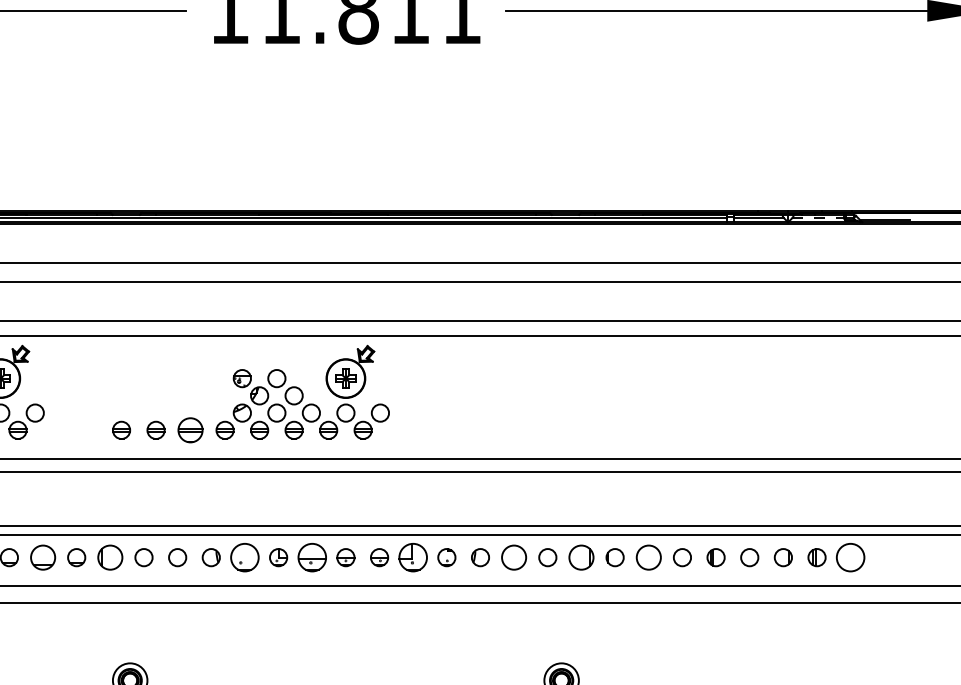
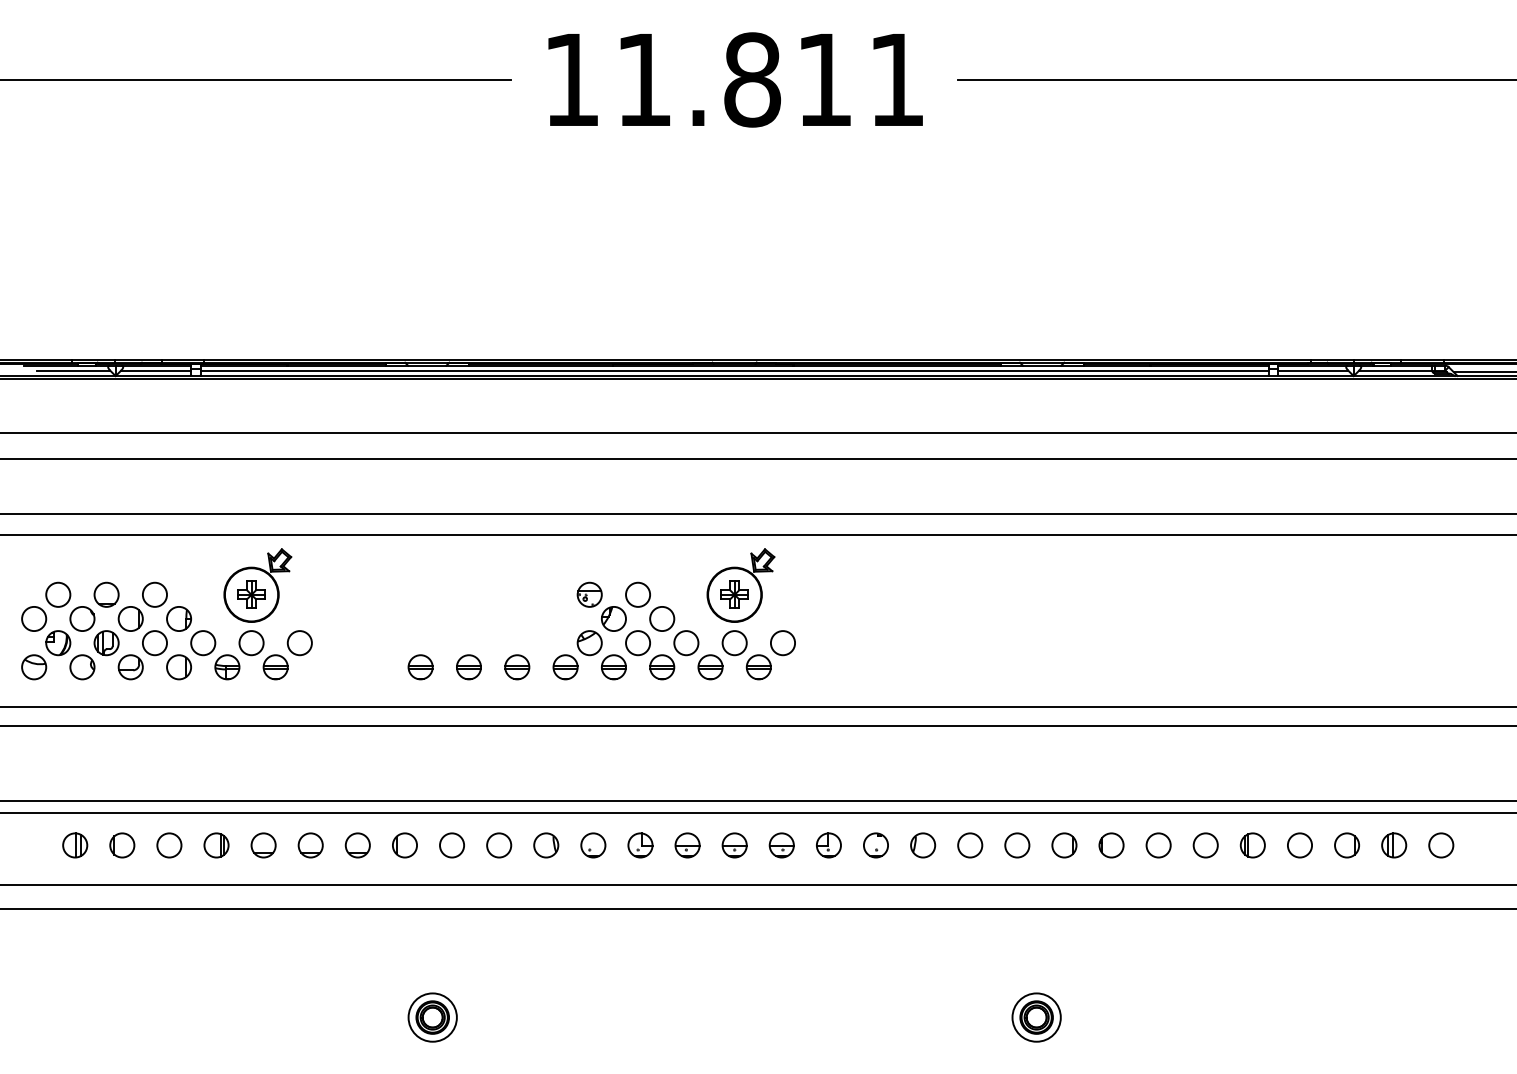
line: (818, 218) -> (1396, 370), dashed -> solid
part: (190, 430) -> (517, 667), size x0.71
part: (42, 557) -> (310, 845), size x0.71
part: (110, 557) -> (404, 845), size x0.71
part: (245, 557) -> (593, 845), size x0.62
part: (312, 557) -> (687, 845), size x0.62
part: (412, 557) -> (828, 845), size x0.62
circle: (514, 557) -> (970, 845), size x0.71
part: (581, 557) -> (1064, 845), size x0.71
circle: (648, 557) -> (1158, 845), size x0.71
circle: (850, 557) -> (1441, 845), size x0.62

